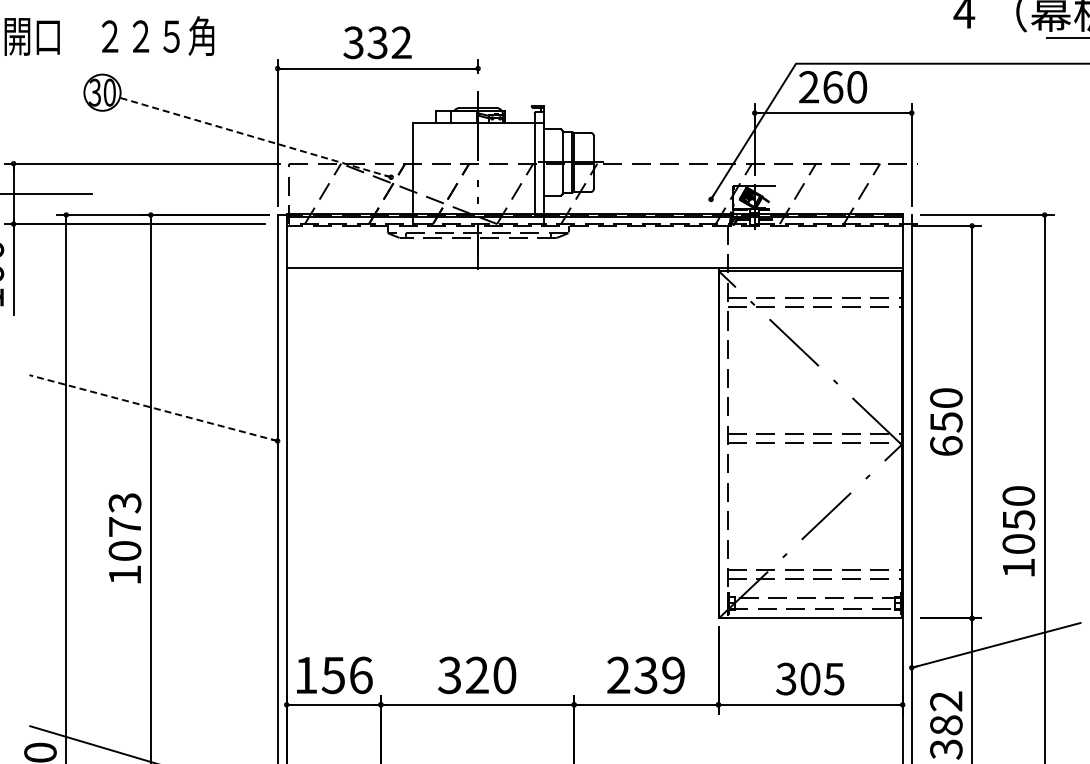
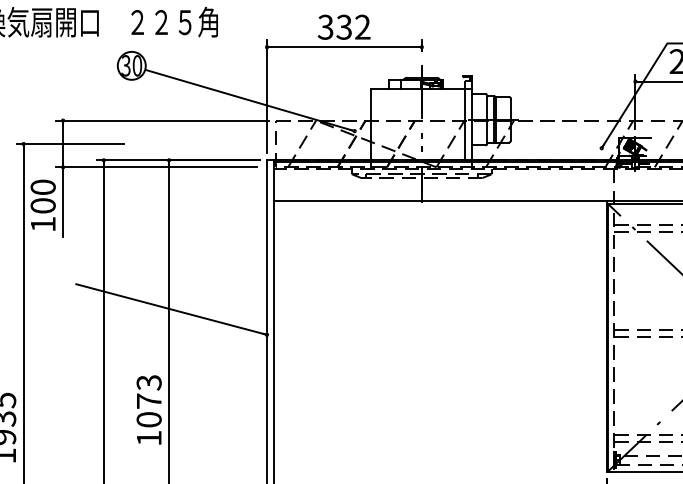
line: (255, 137) -> (249, 100), dashed -> solid
line: (153, 407) -> (171, 308), dashed -> solid

